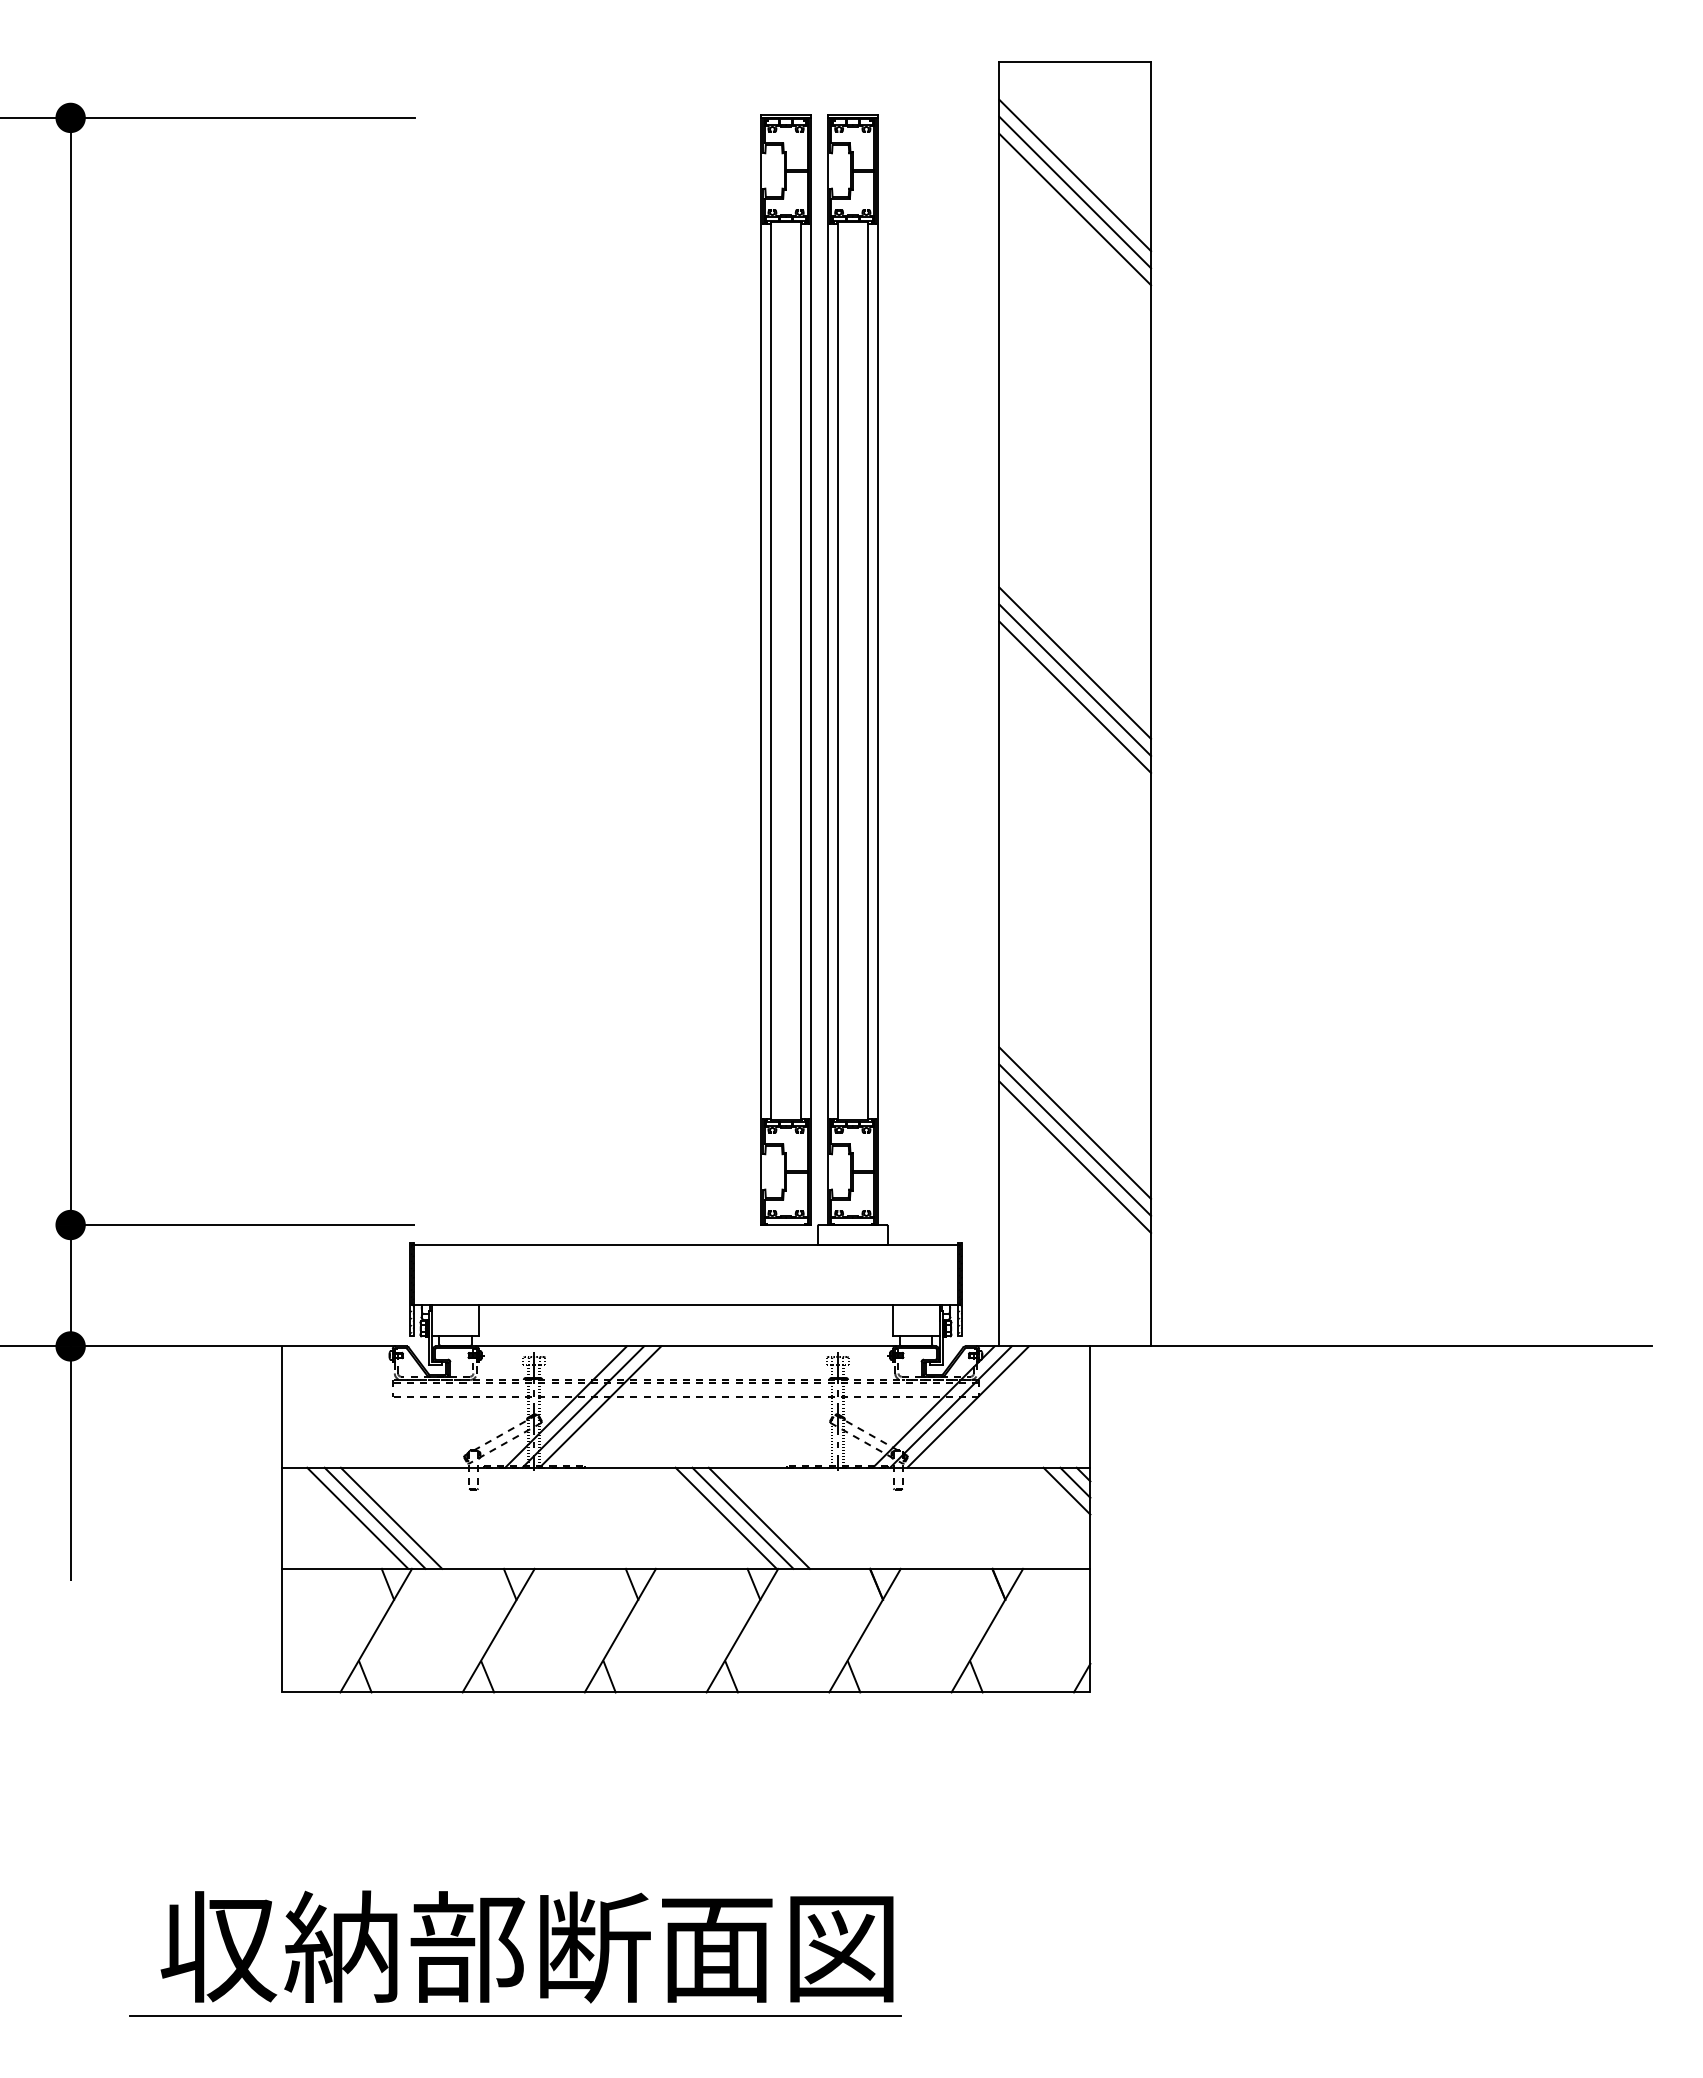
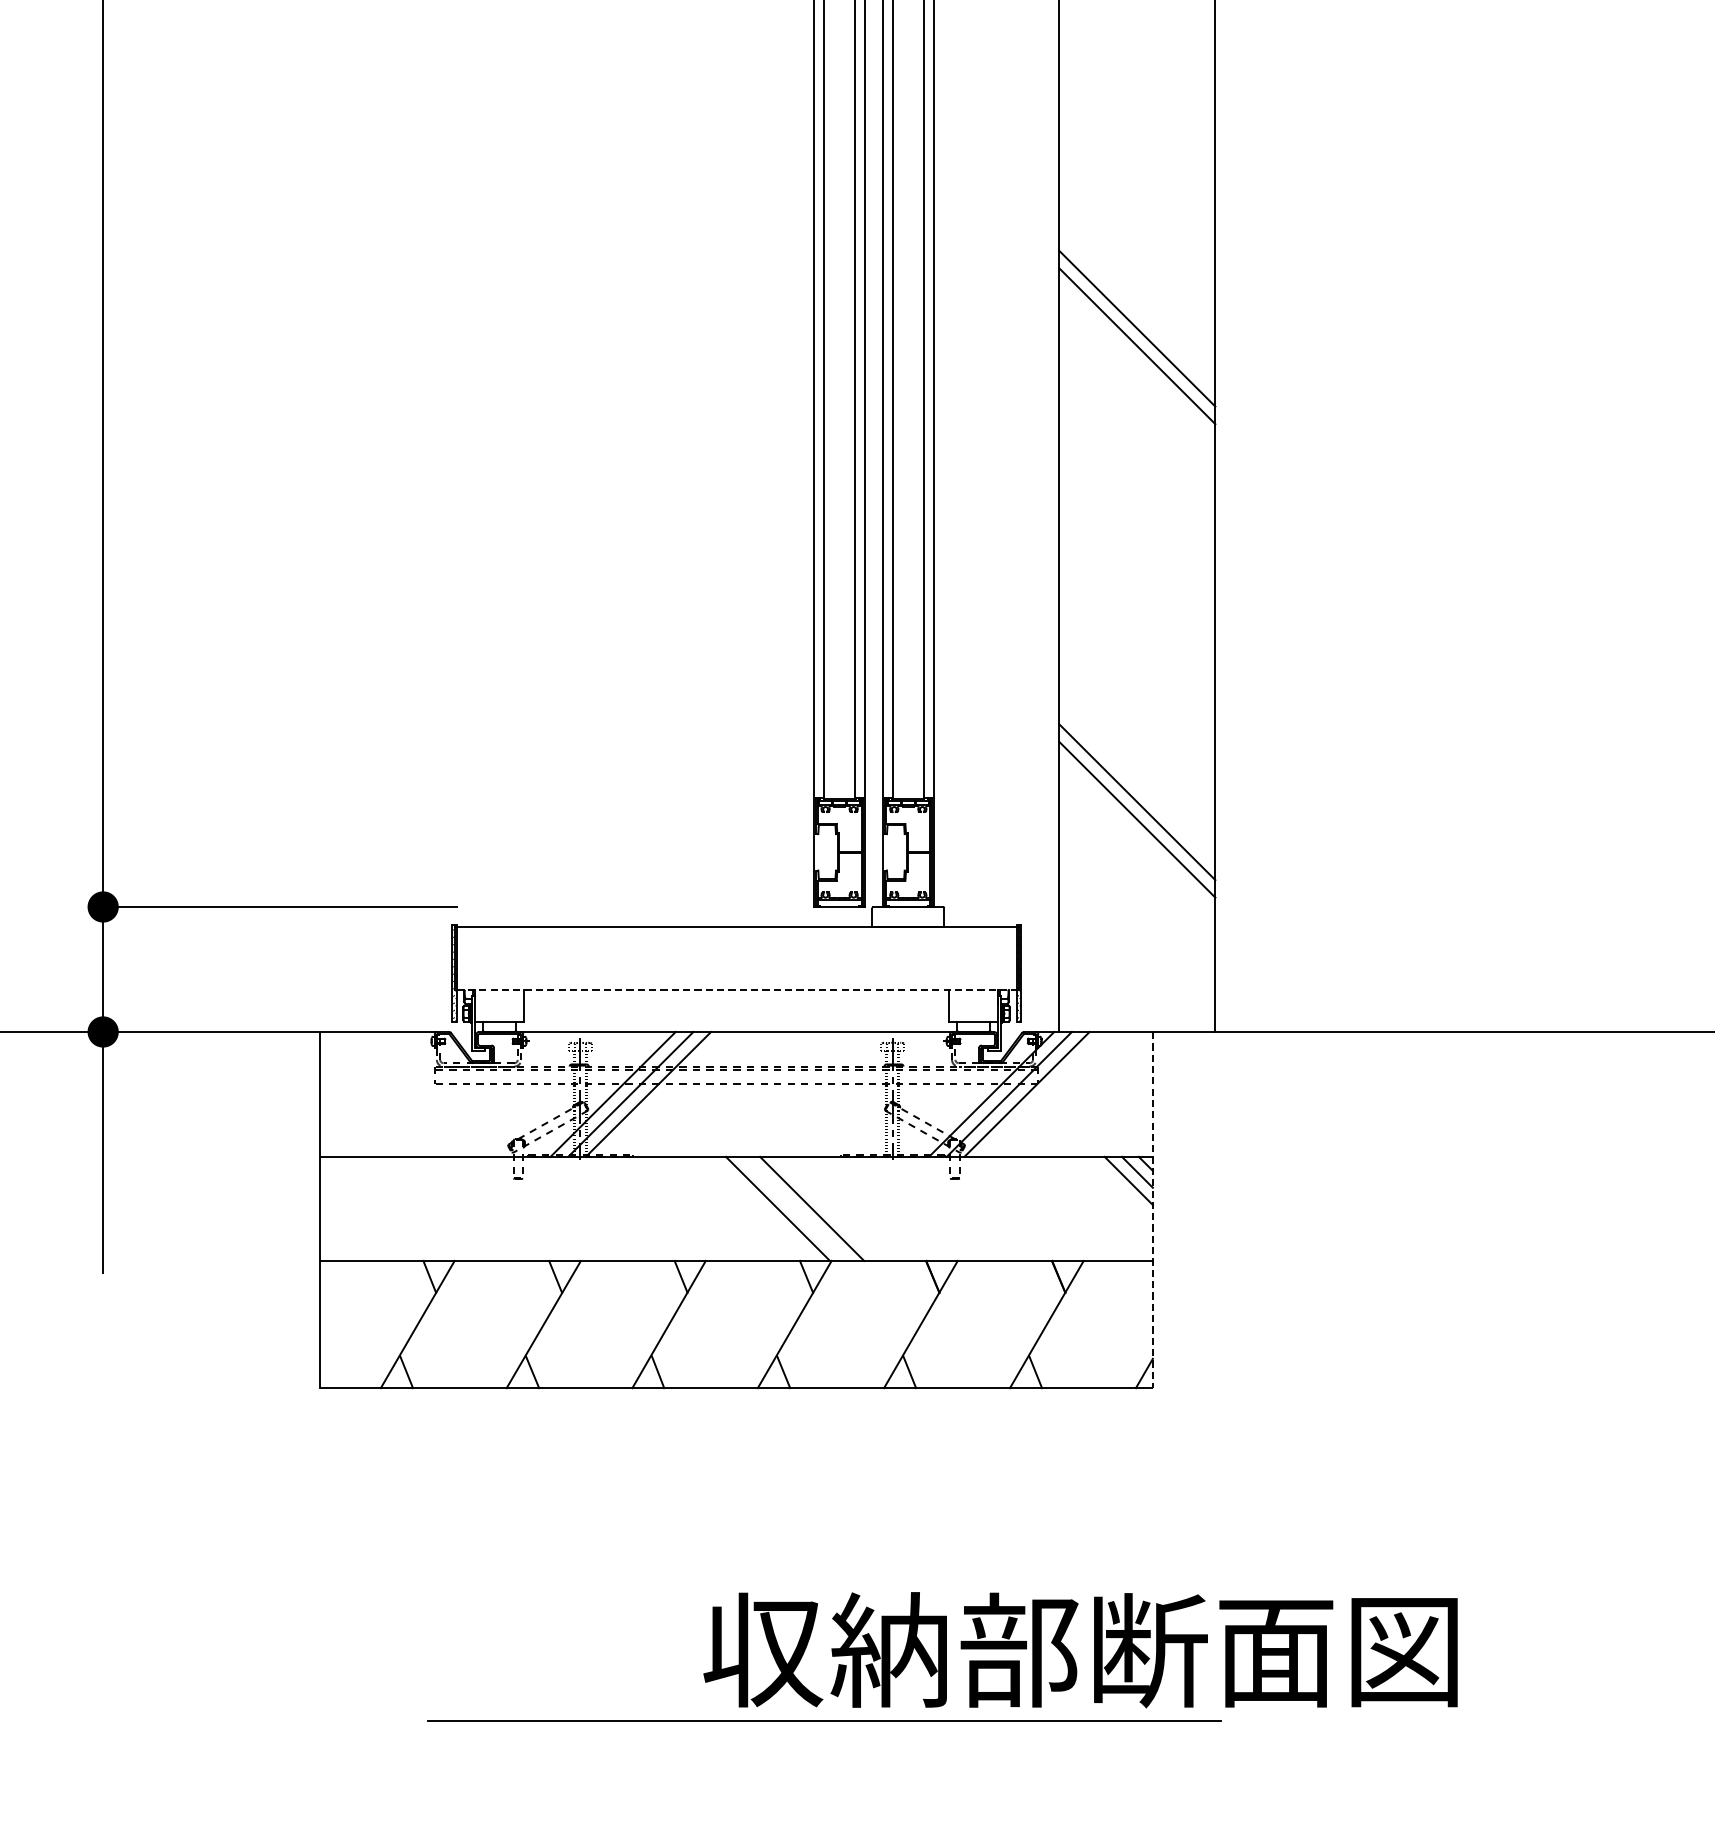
line: (1075, 696) -> (1137, 362), removed
line: (1075, 1157) -> (1137, 837), removed
line: (685, 1305) -> (736, 989), solid -> dashed
line: (357, 1517) -> (398, 1208), removed
line: (374, 1517) -> (415, 1208), removed
line: (391, 1517) -> (433, 1208), removed
line: (742, 1517) -> (794, 1208), removed
line: (1090, 1519) -> (1153, 1210), solid -> dashed
text: (526, 1946) -> (1079, 1649), moved
line: (515, 2015) -> (824, 1720), moved

